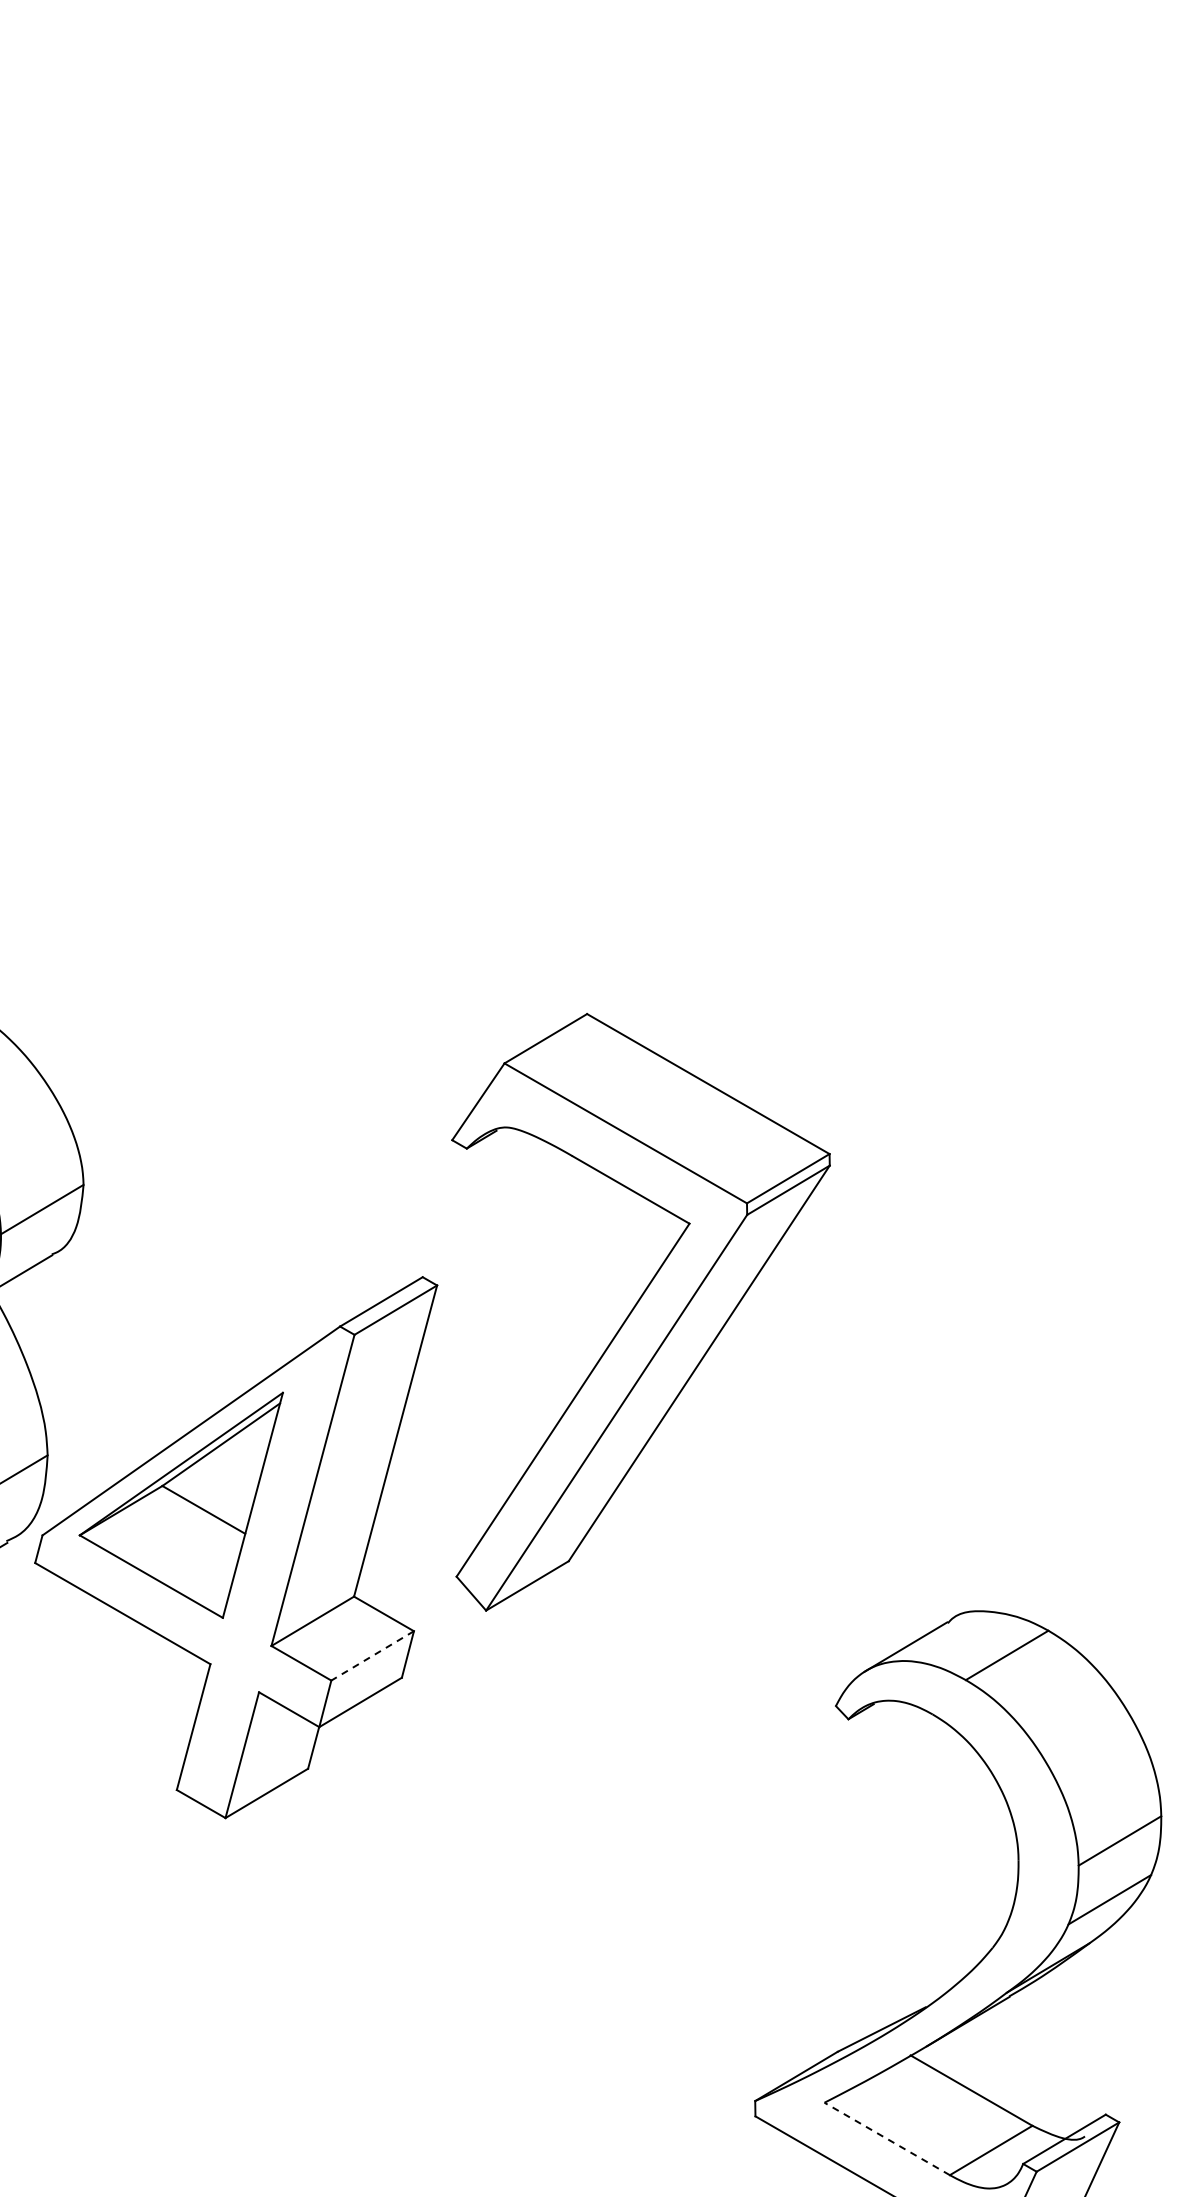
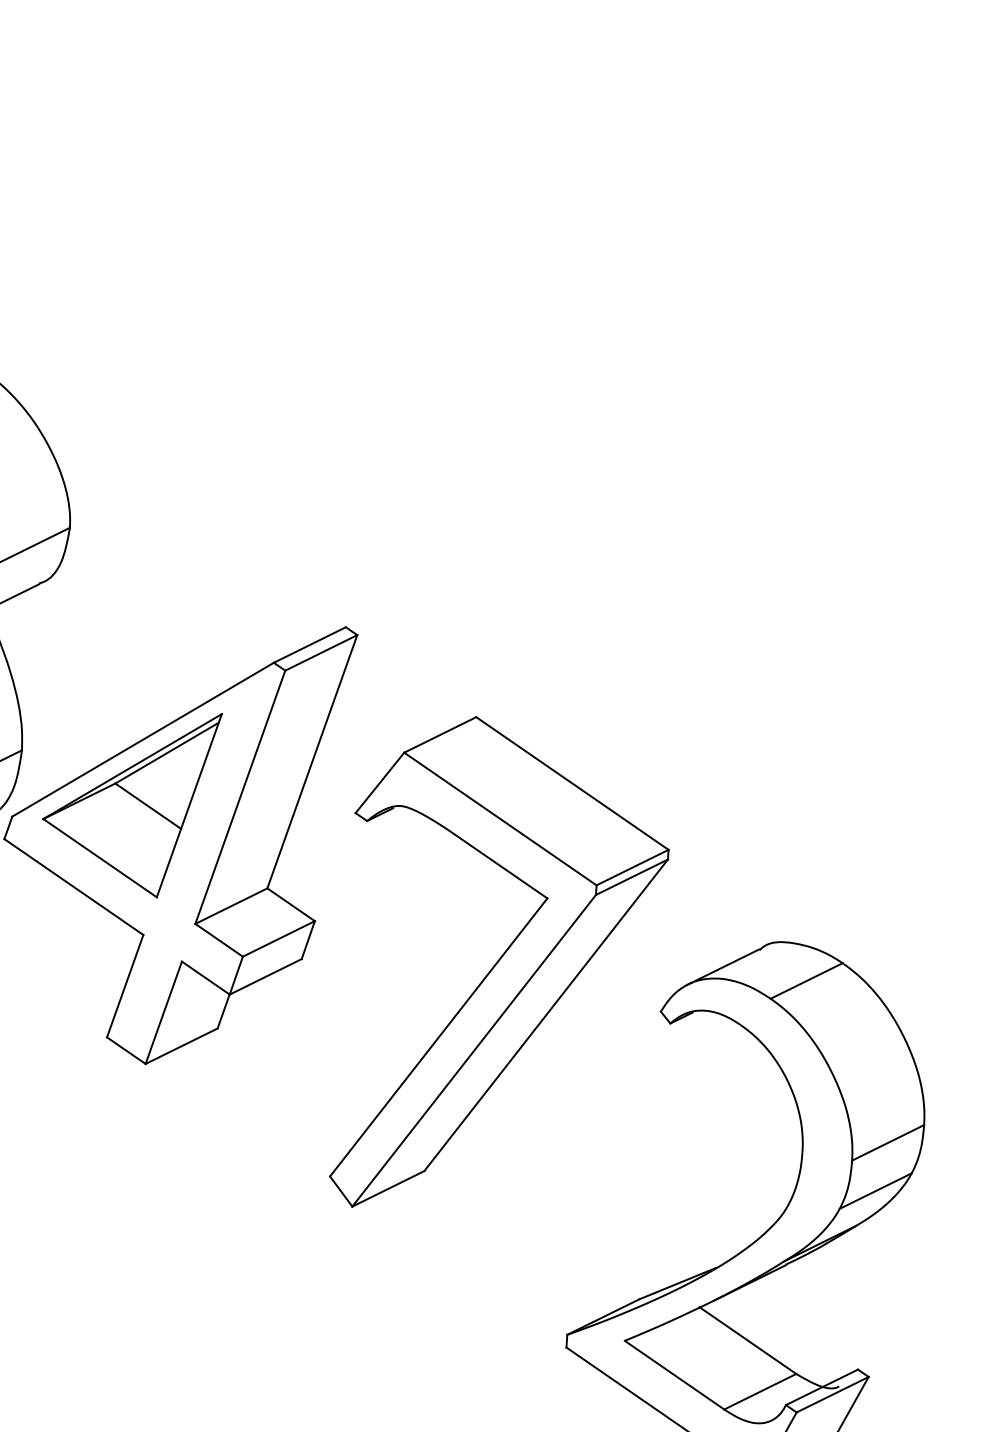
part: (640, 1312) -> (500, 969), moved
line: (372, 1656) -> (278, 939), dashed -> solid
line: (886, 2138) -> (674, 1374), dashed -> solid

